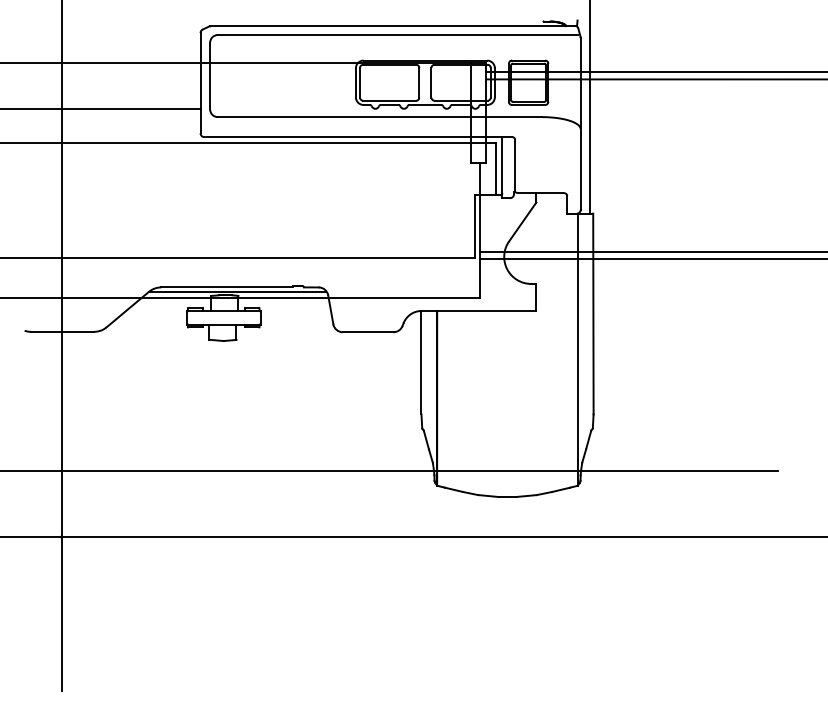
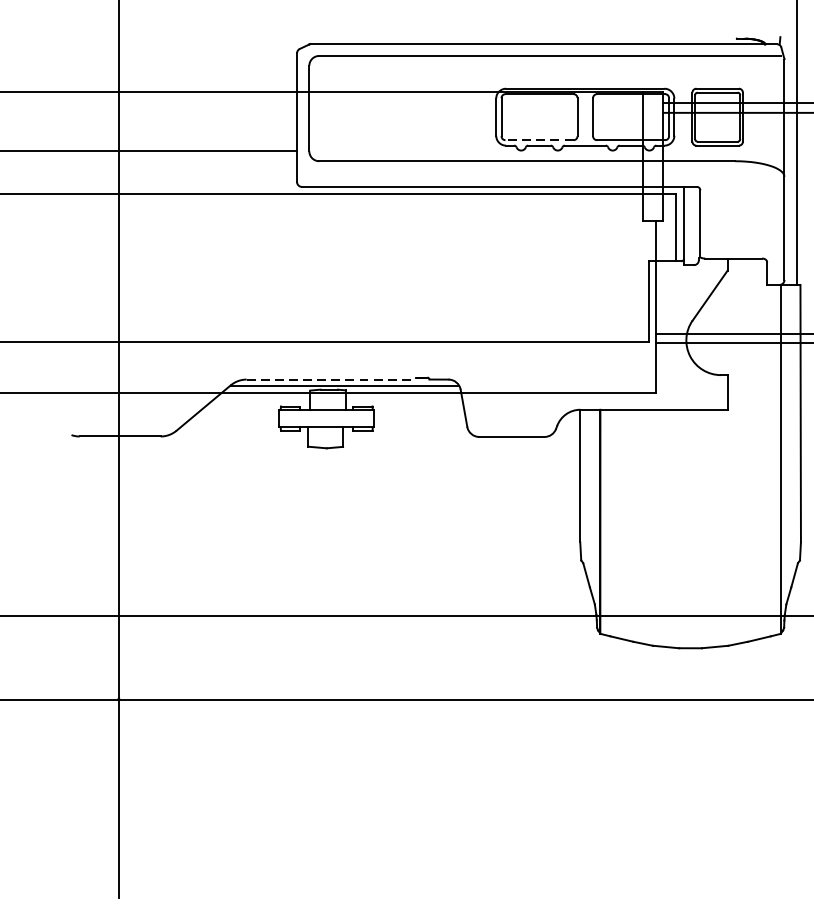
line: (389, 100) -> (539, 139), solid -> dashed
line: (227, 287) -> (331, 379), solid -> dashed

